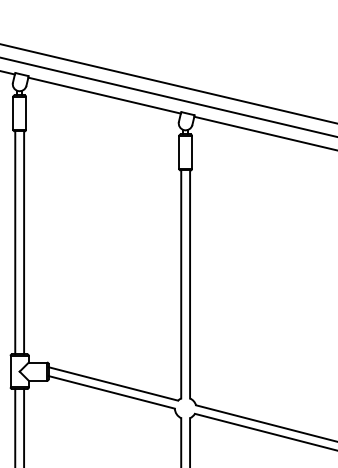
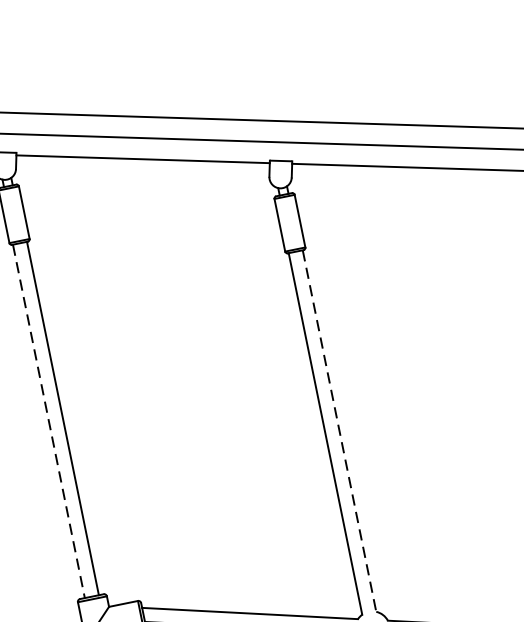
line: (15, 243) -> (49, 422), solid -> dashed
line: (190, 284) -> (340, 430), solid -> dashed

